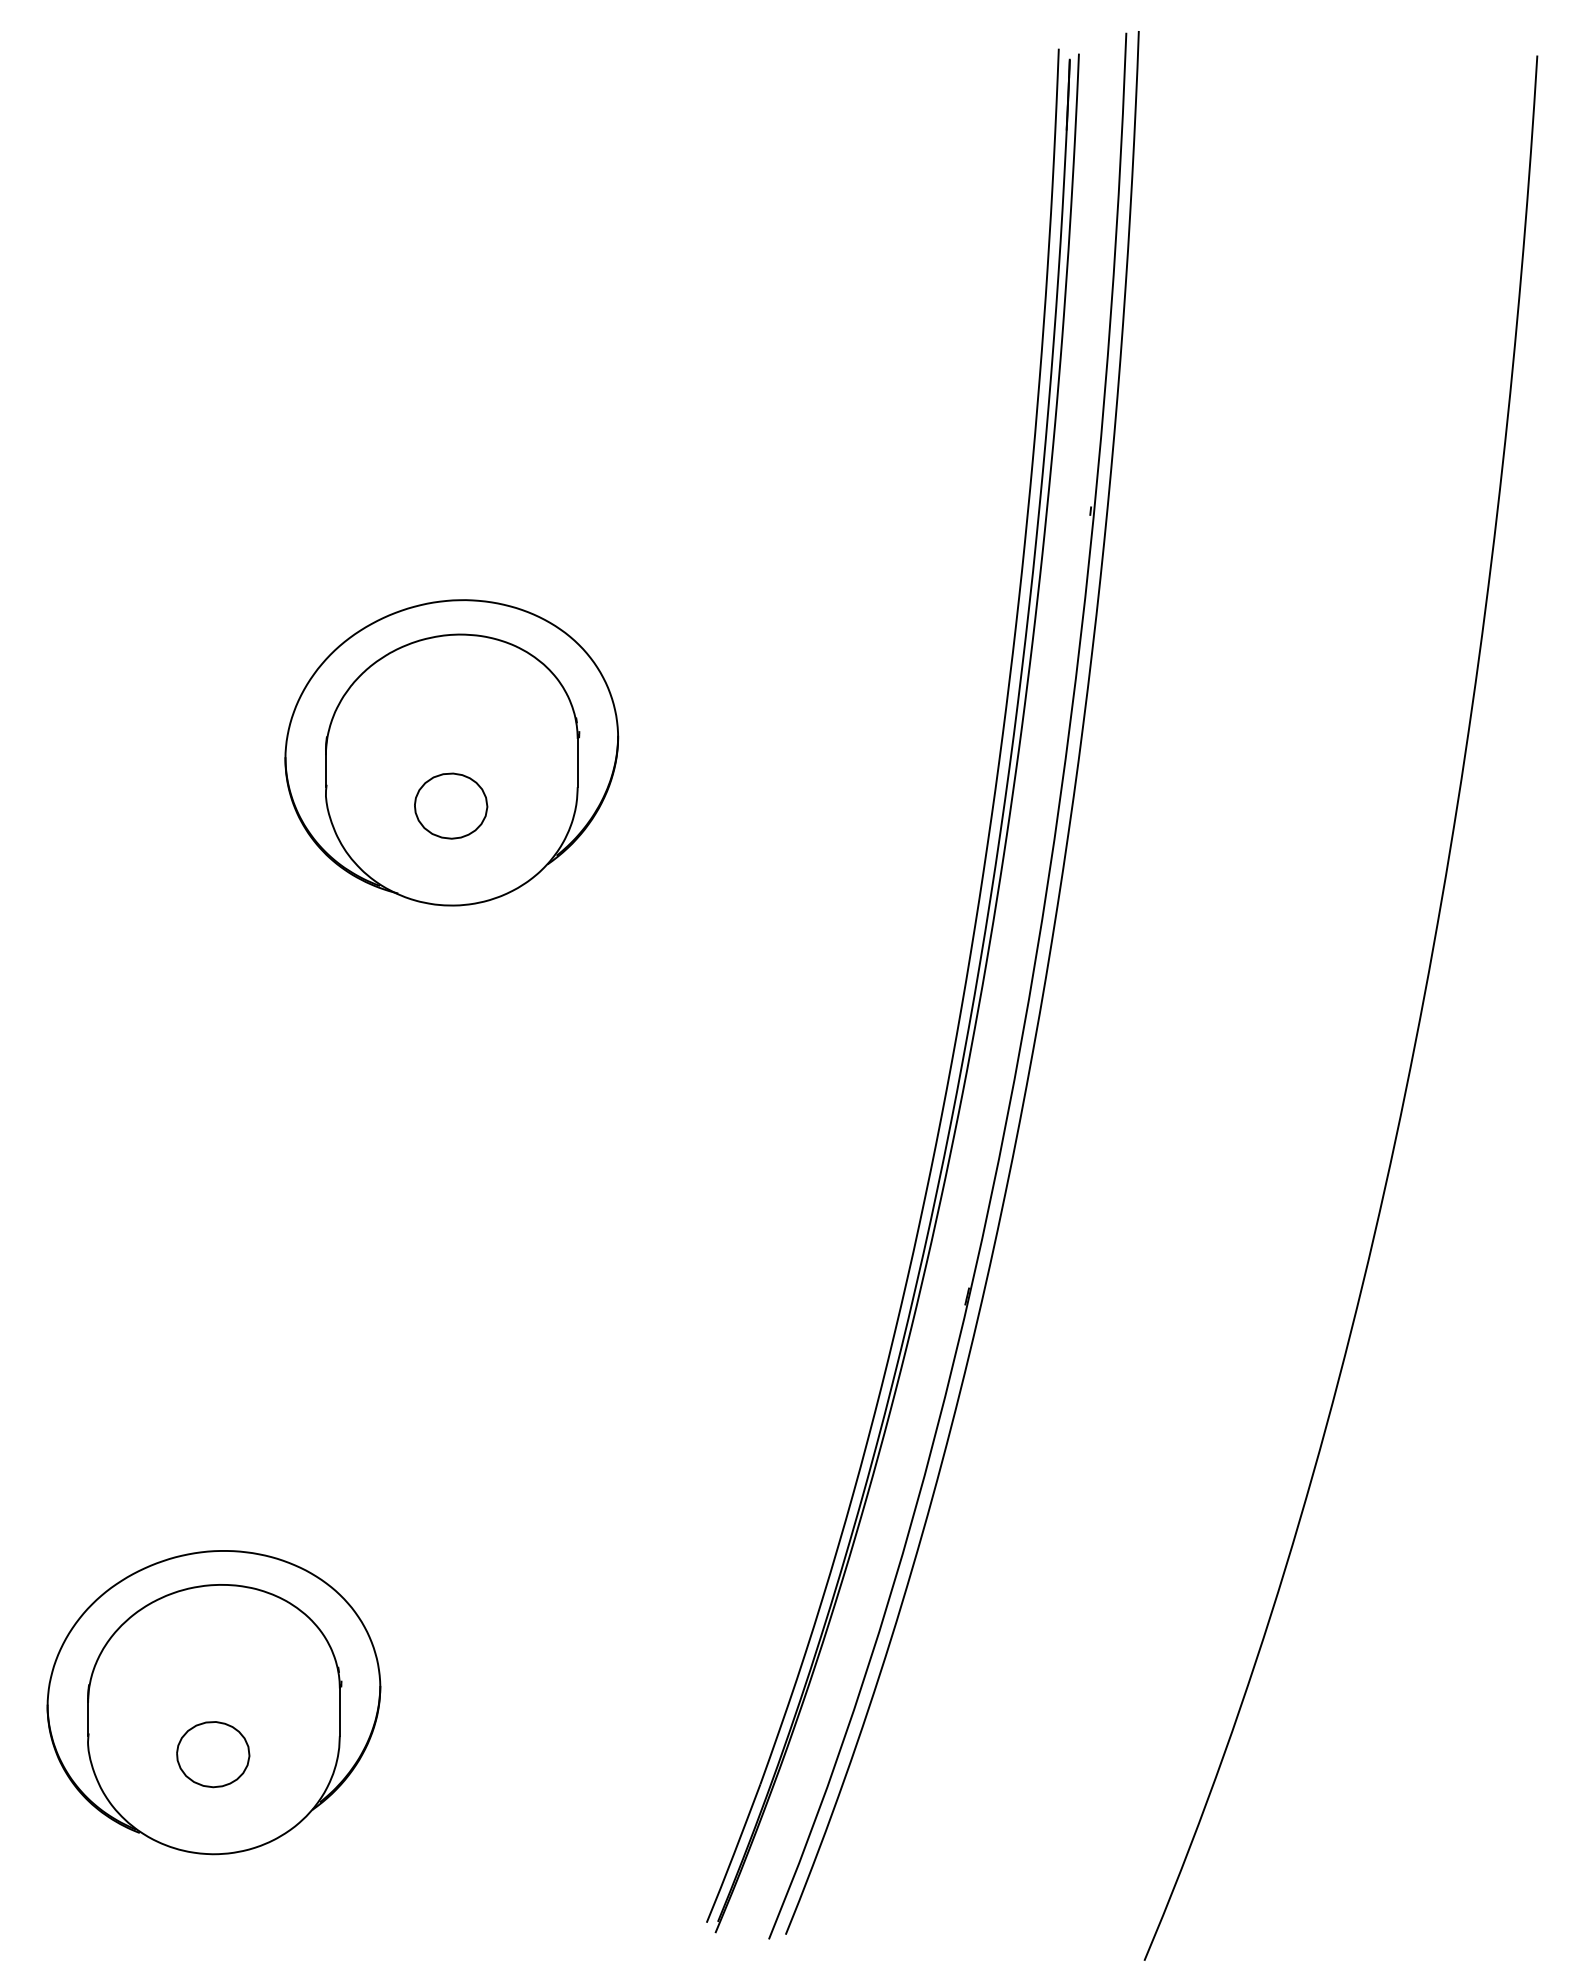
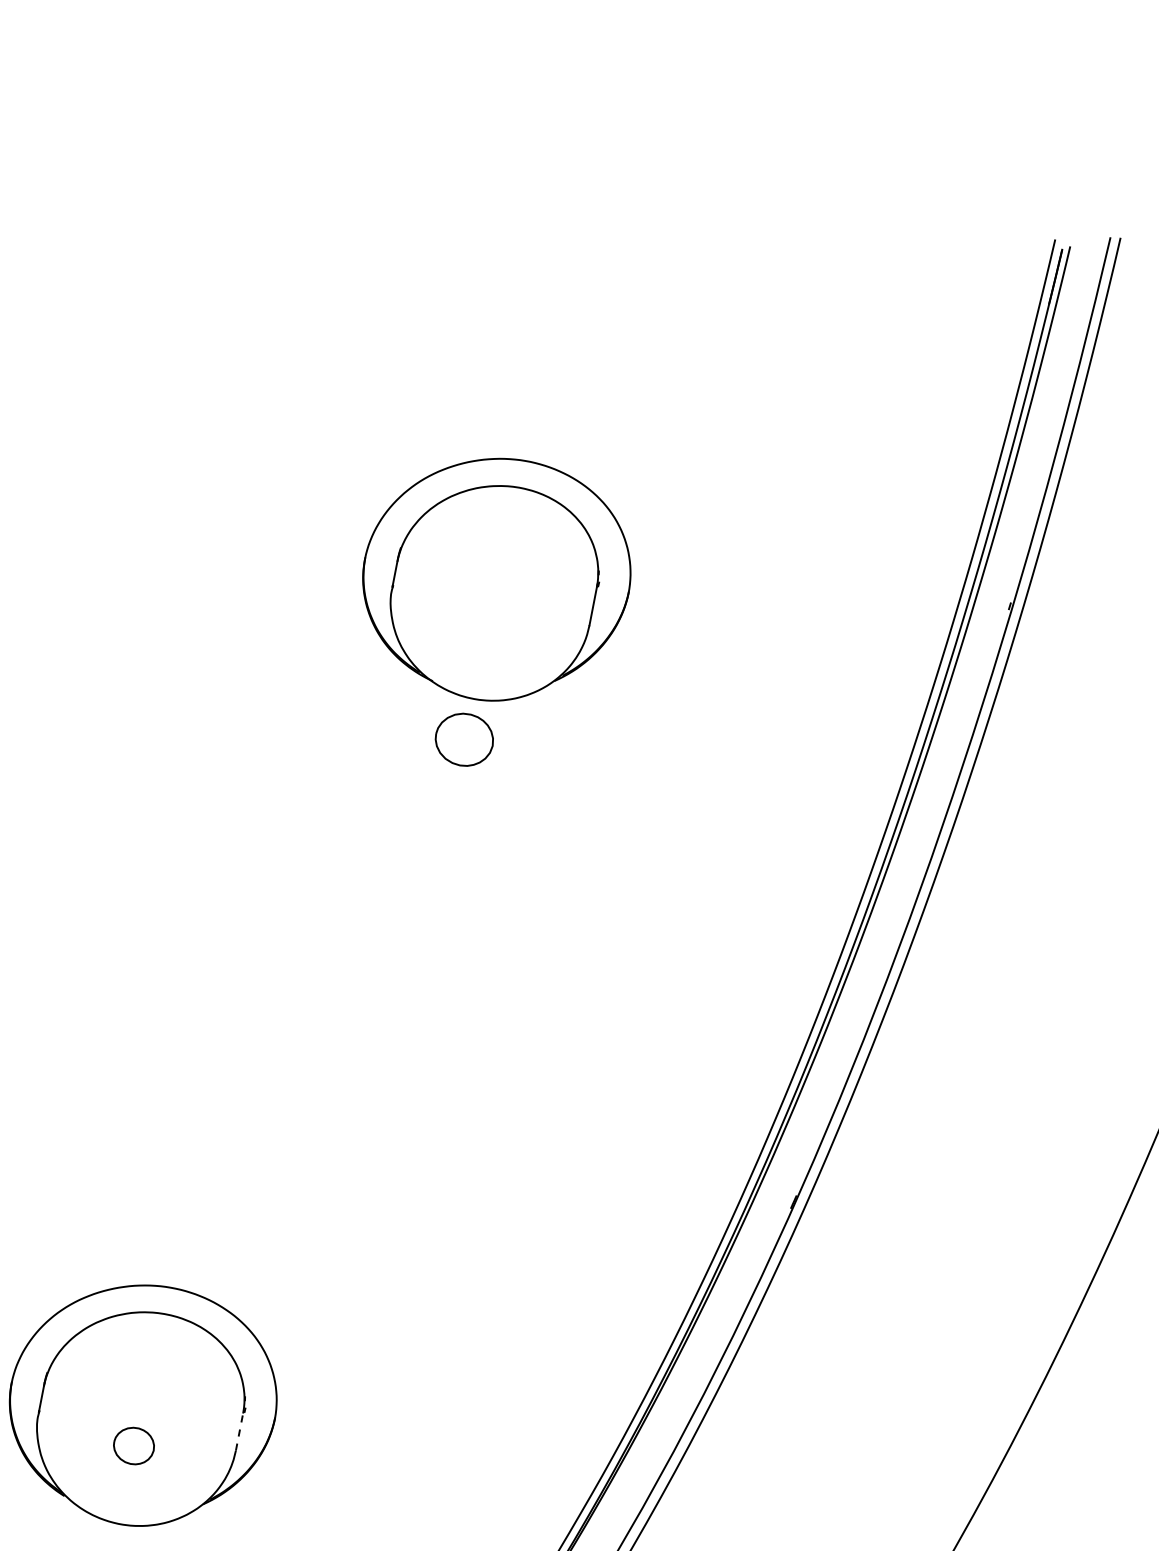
part: (451, 752) -> (496, 578), moved
line: (339, 1710) -> (239, 1430), solid -> dashed
part: (213, 1754) -> (134, 1445), size x0.7

